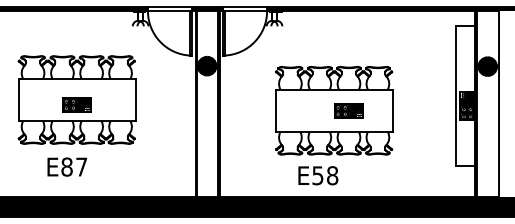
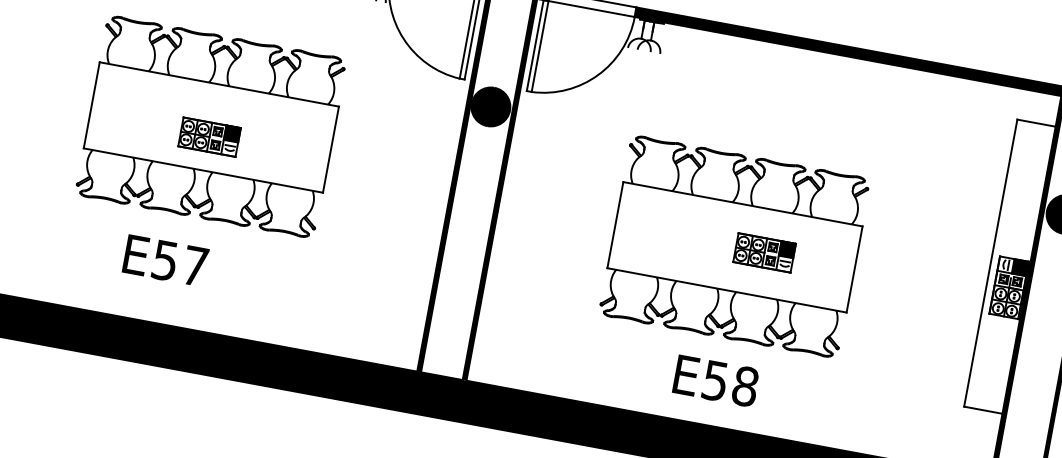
text: (66, 166) -> (164, 259), E87 -> E57
text: (318, 175) -> (716, 380), moved

